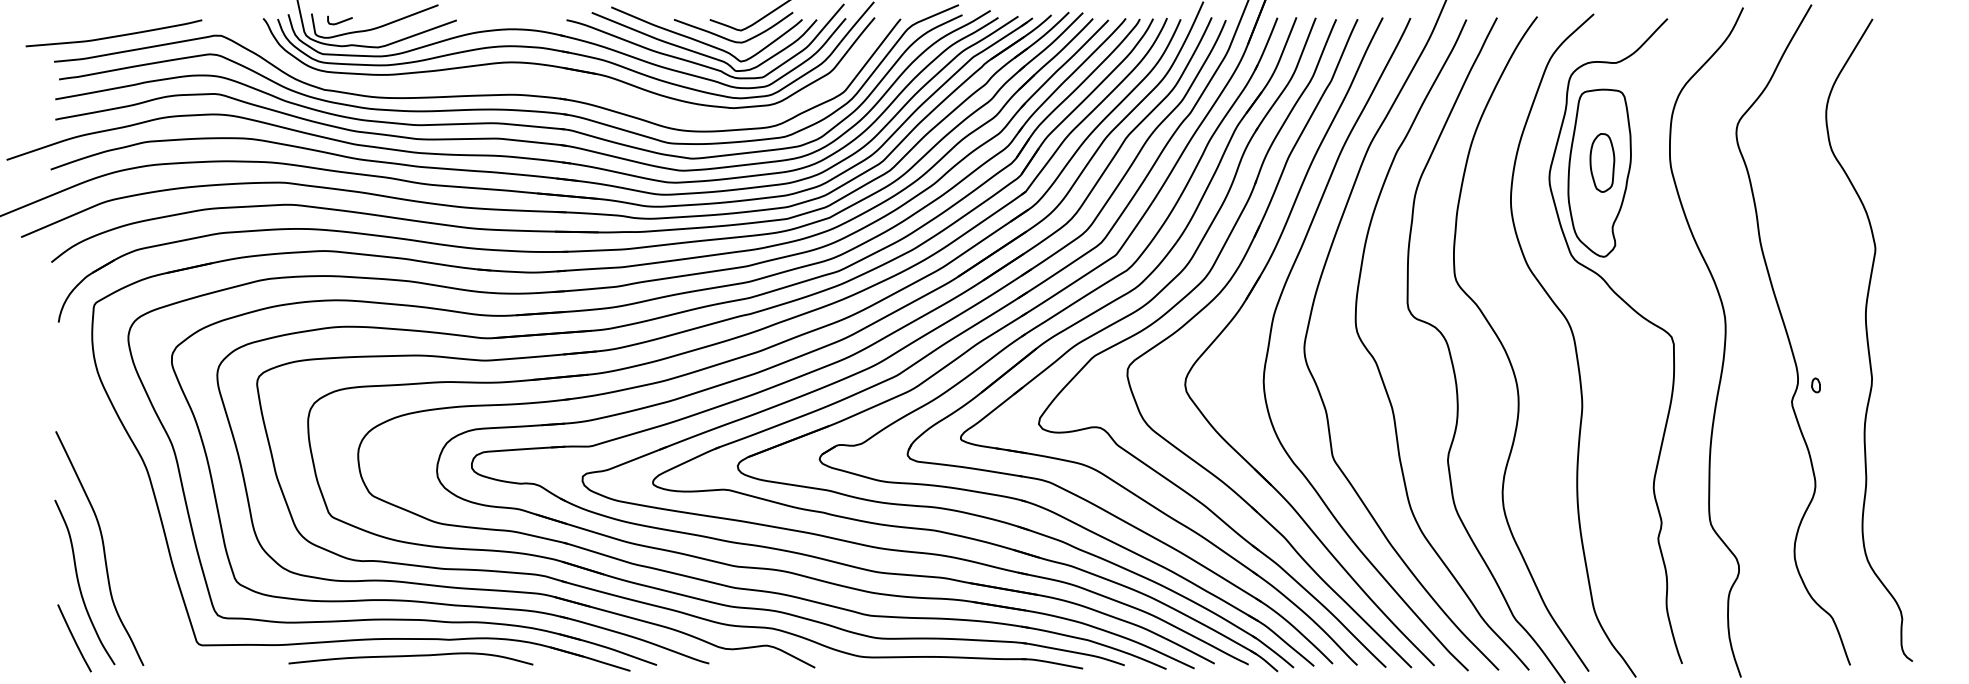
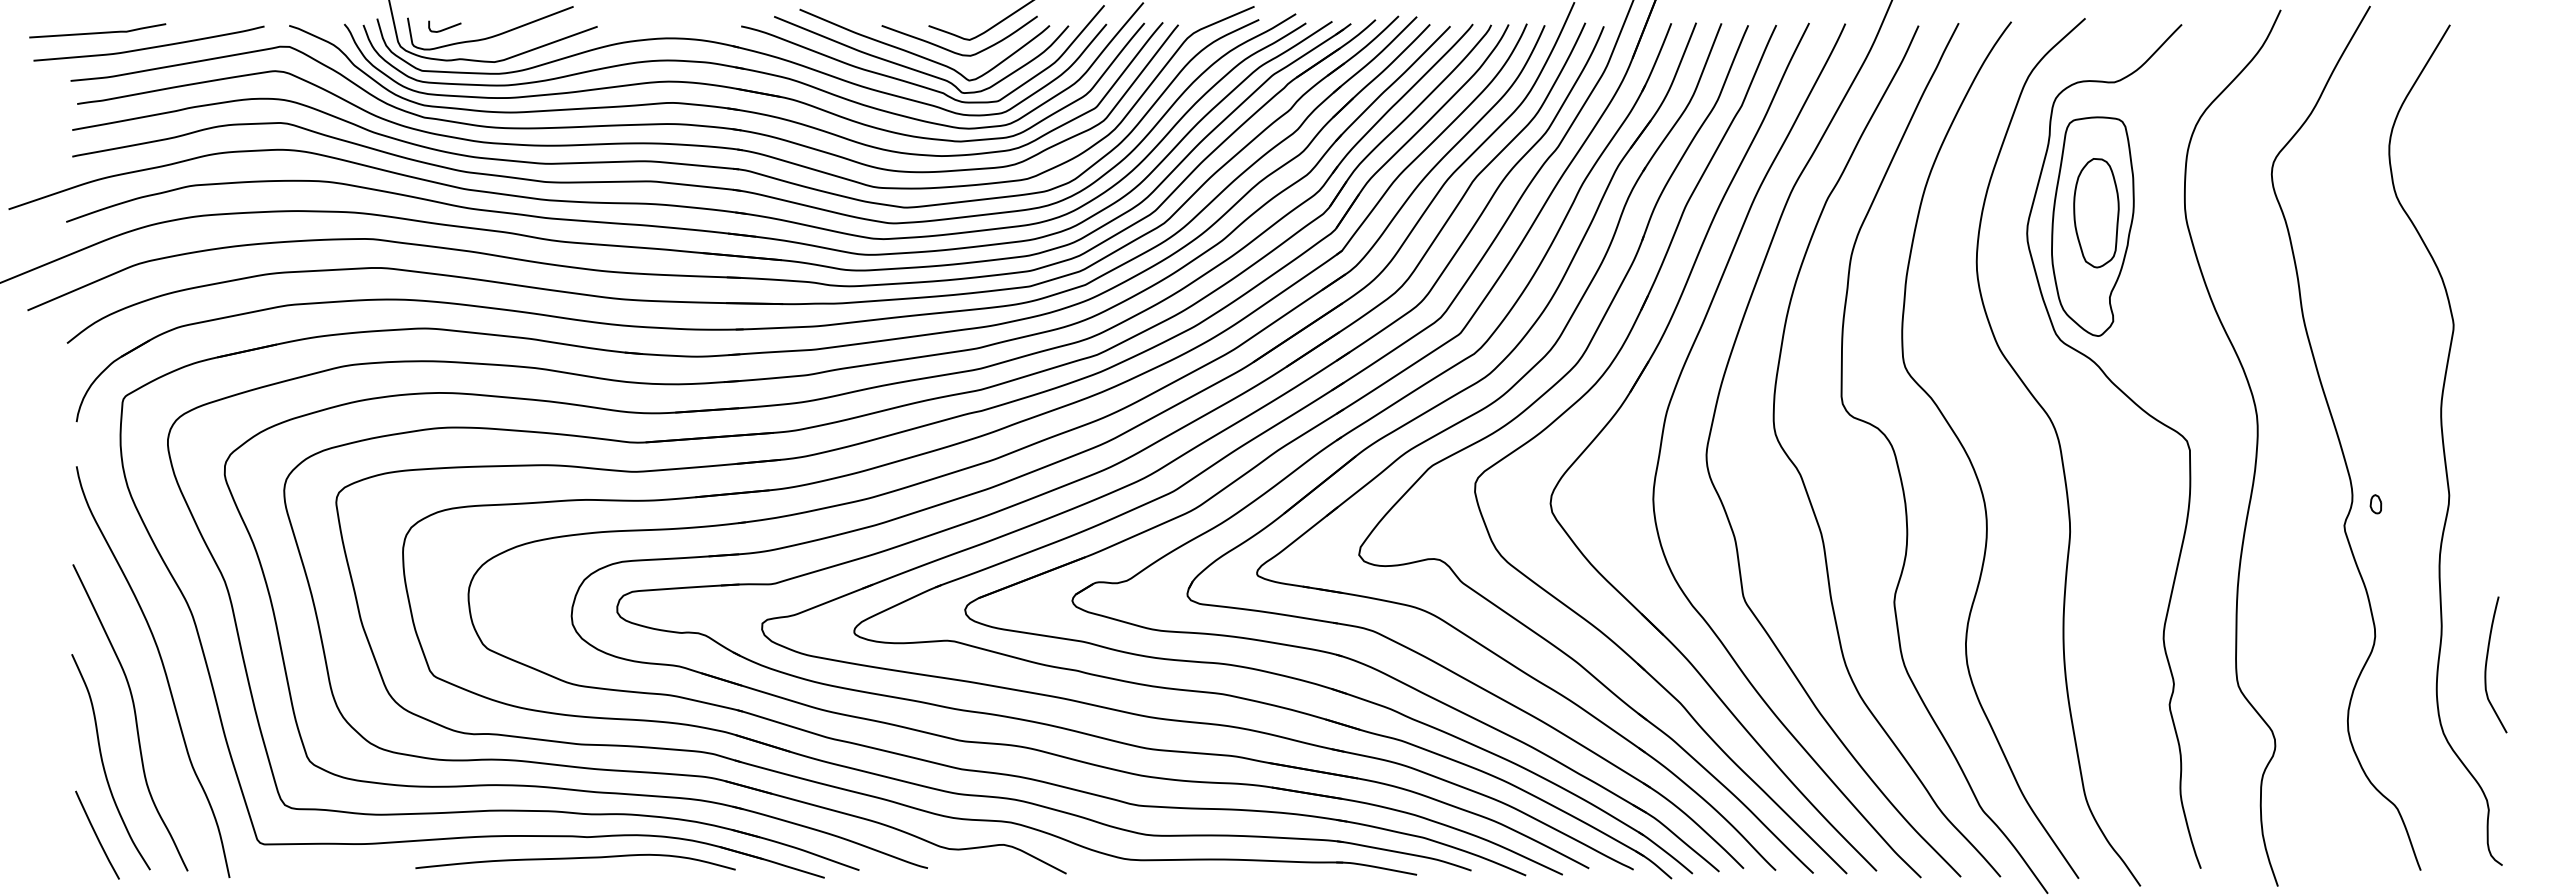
curve: (74, 24) -> (97, 32), added
part: (553, 81) -> (723, 106), added
part: (1602, 163) -> (2096, 213), size x1.43
curve: (1901, 507) -> (2487, 663), added
curve: (125, 512) -> (163, 670), added
curve: (410, 656) -> (575, 859), moved

